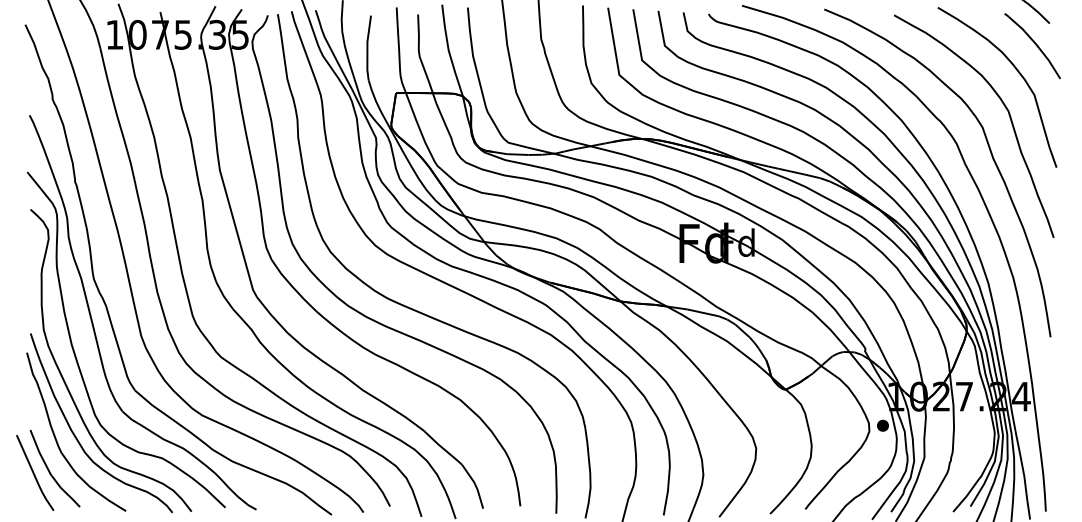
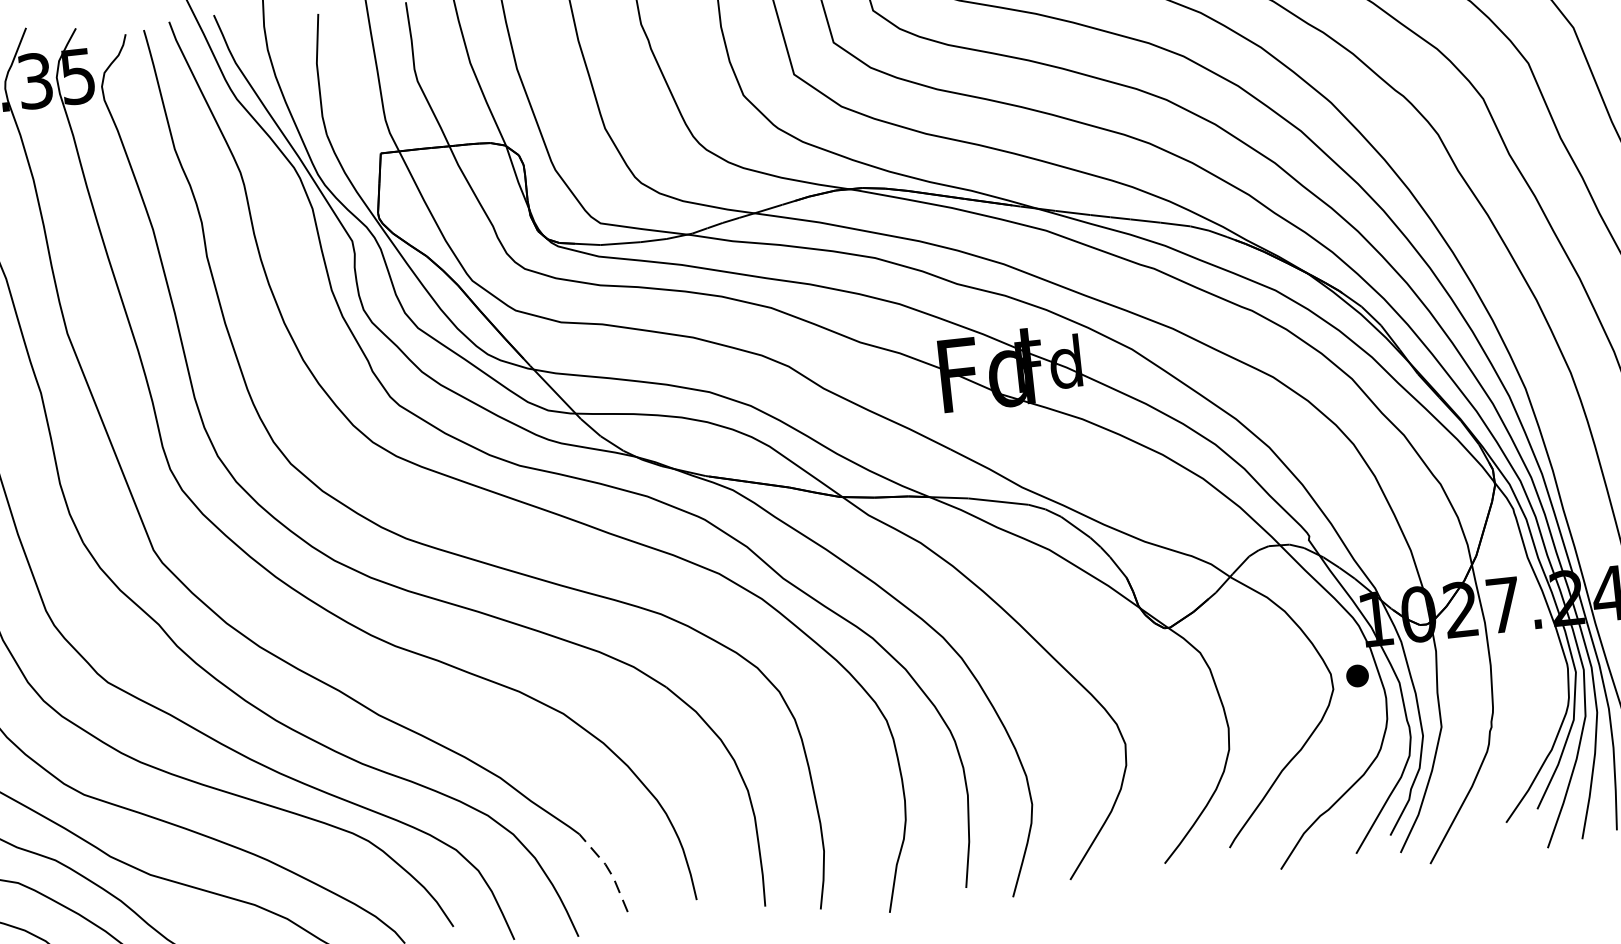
line: (475, 484) -> (608, 868), solid -> dashed

